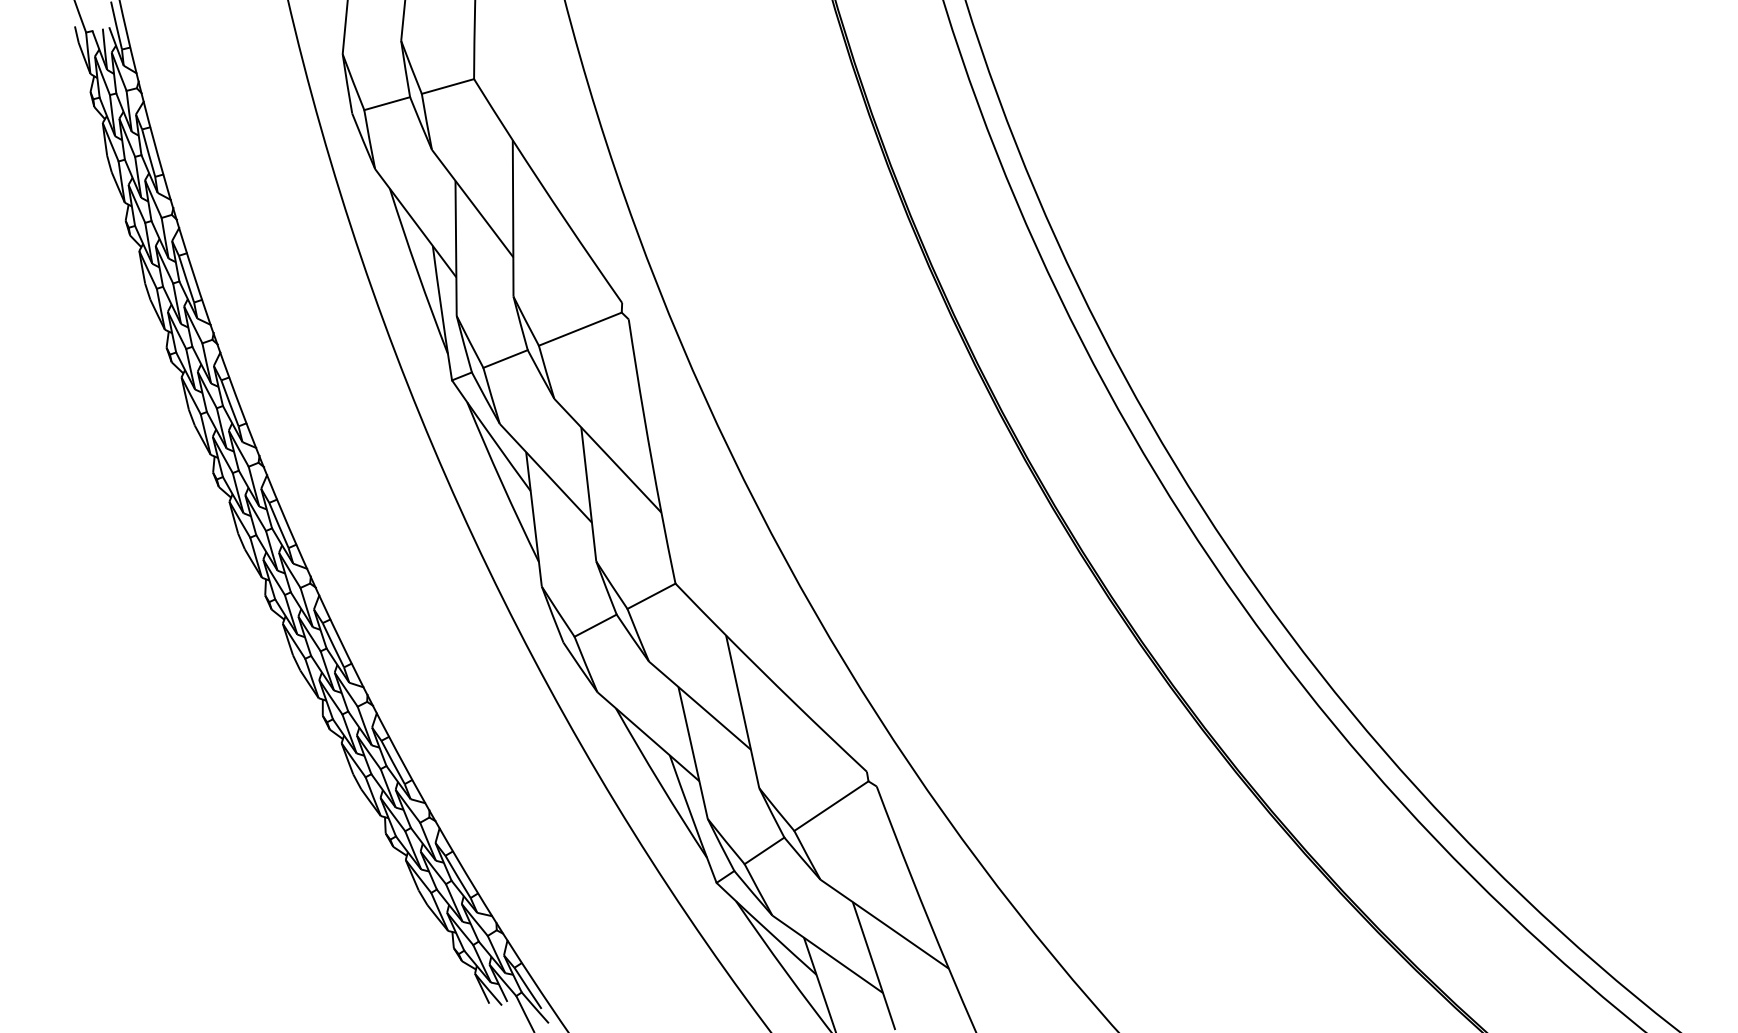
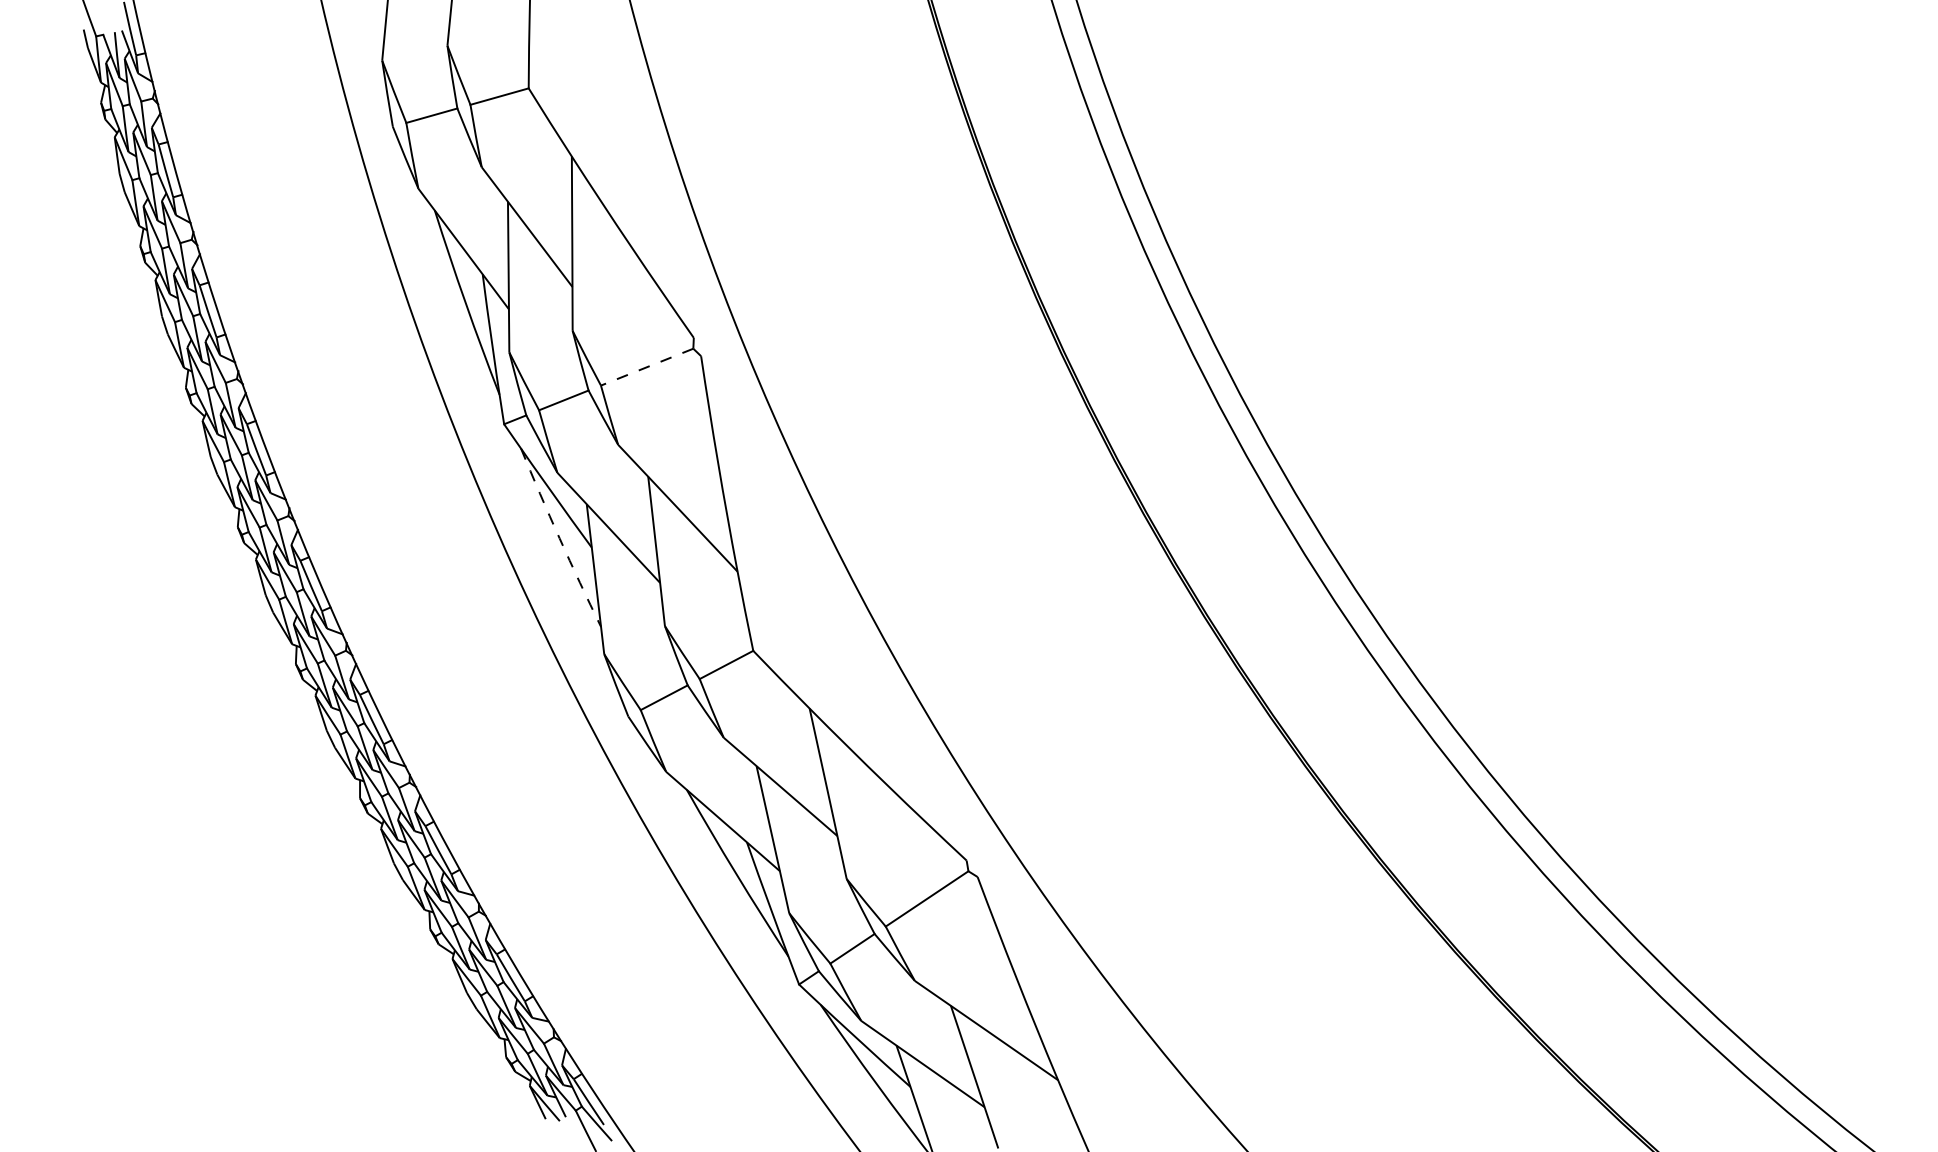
line: (580, 329) -> (647, 367), solid -> dashed
arc: (501, 482) -> (559, 538), solid -> dashed

